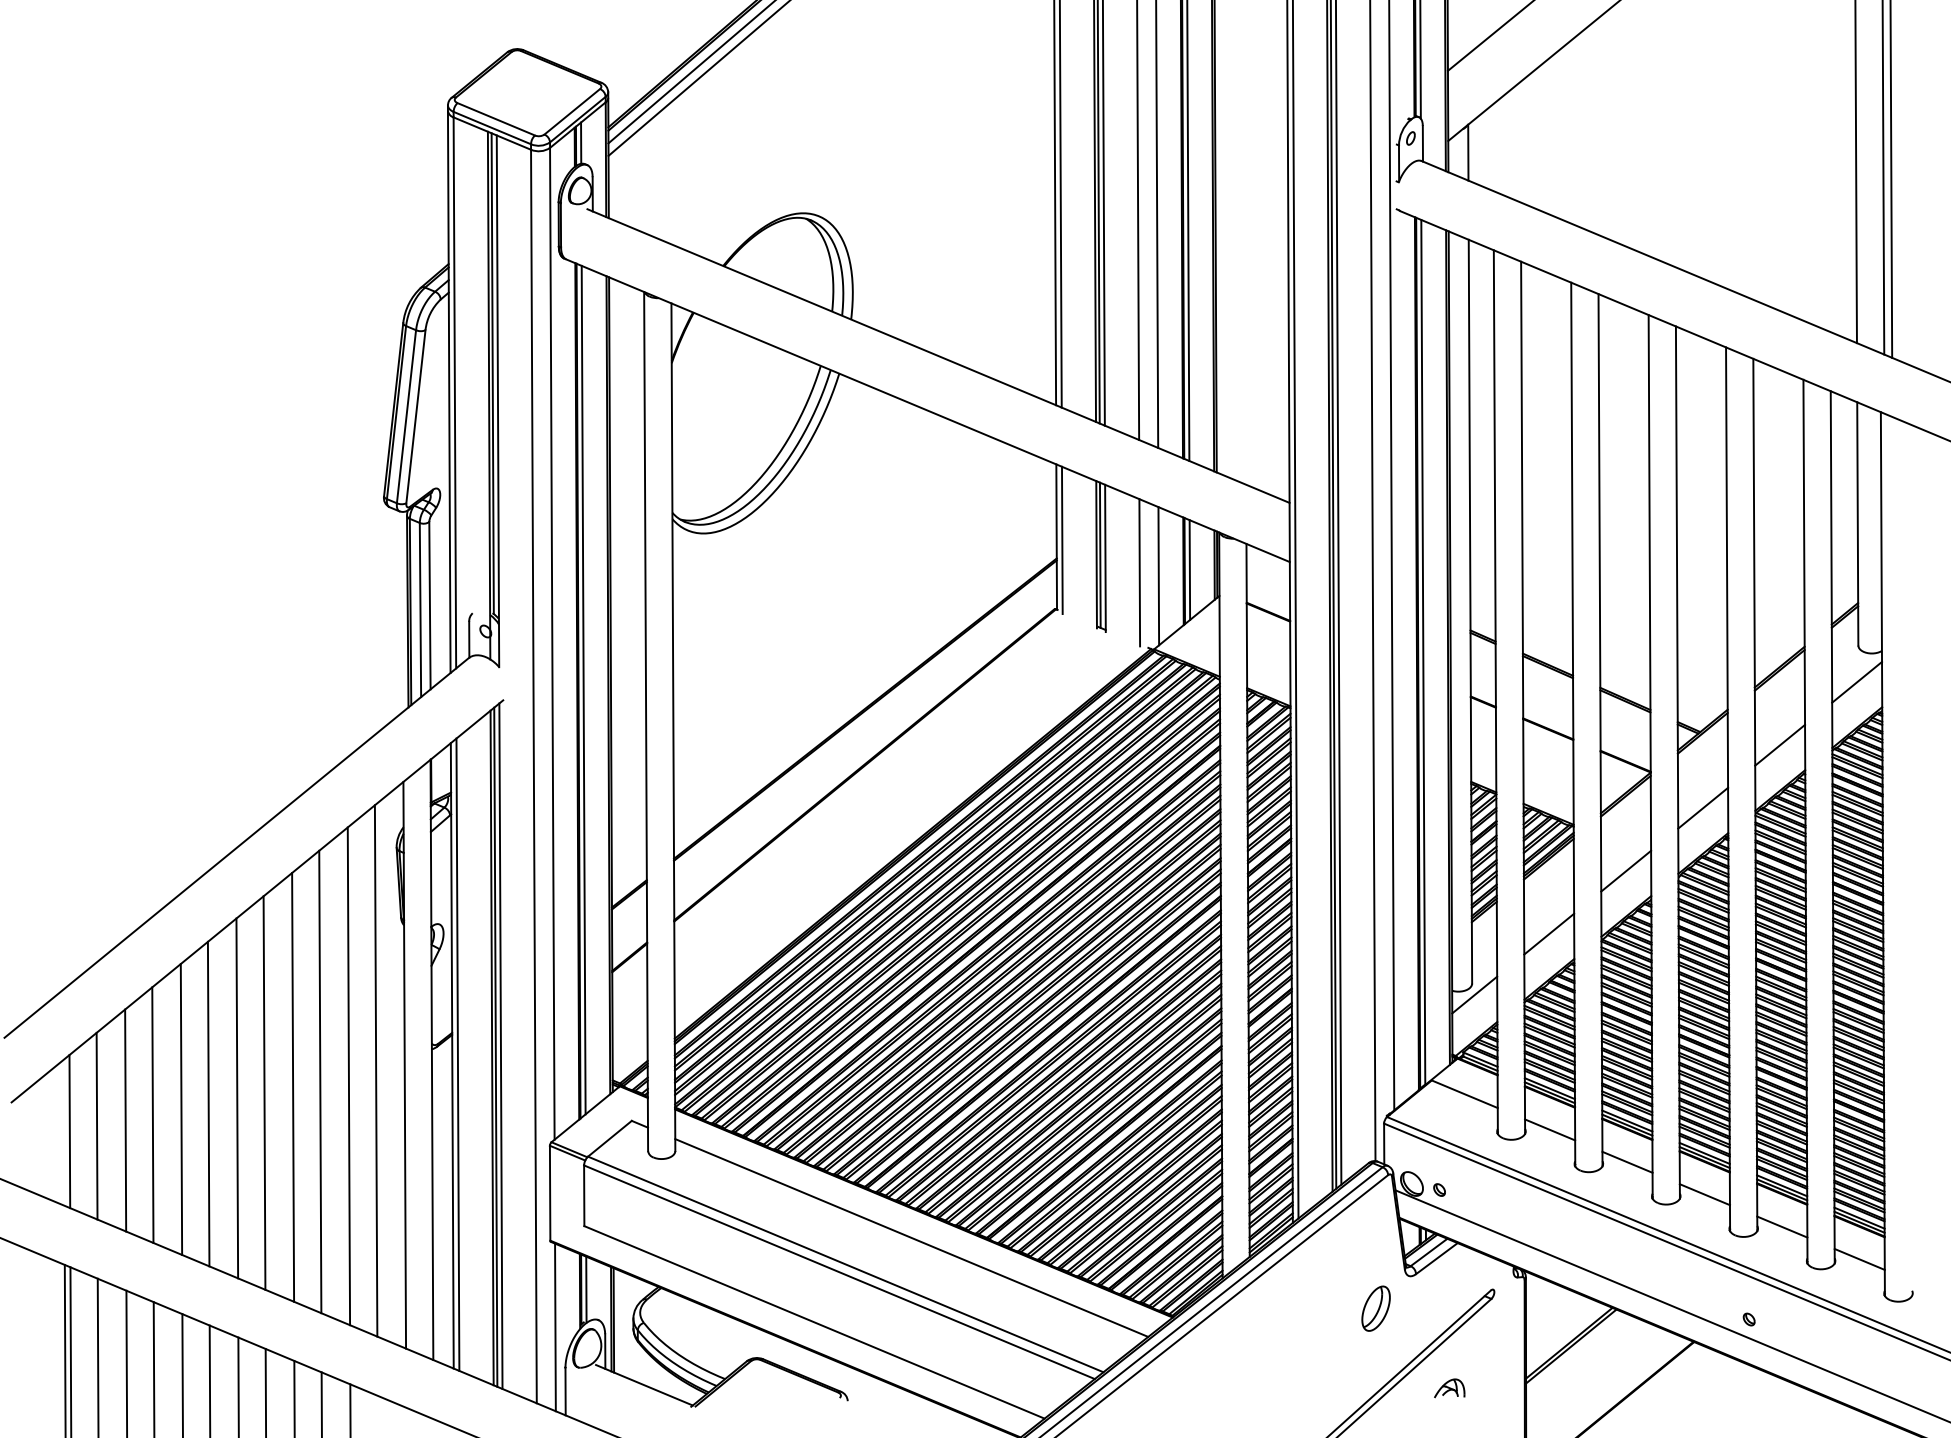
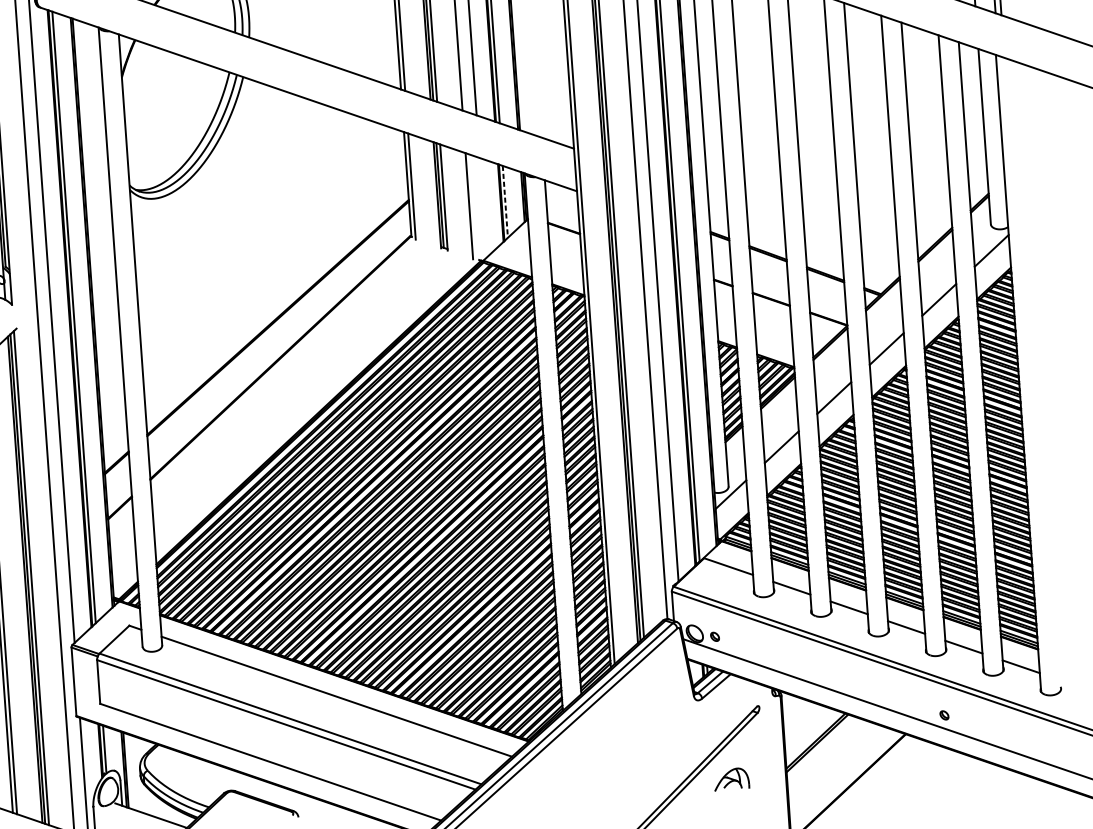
line: (1189, 570) -> (505, 202), solid -> dashed
line: (1158, 576) -> (483, 208), removed
part: (1375, 1308) -> (674, 725), removed
part: (1449, 1388) -> (731, 779), size x1.6

